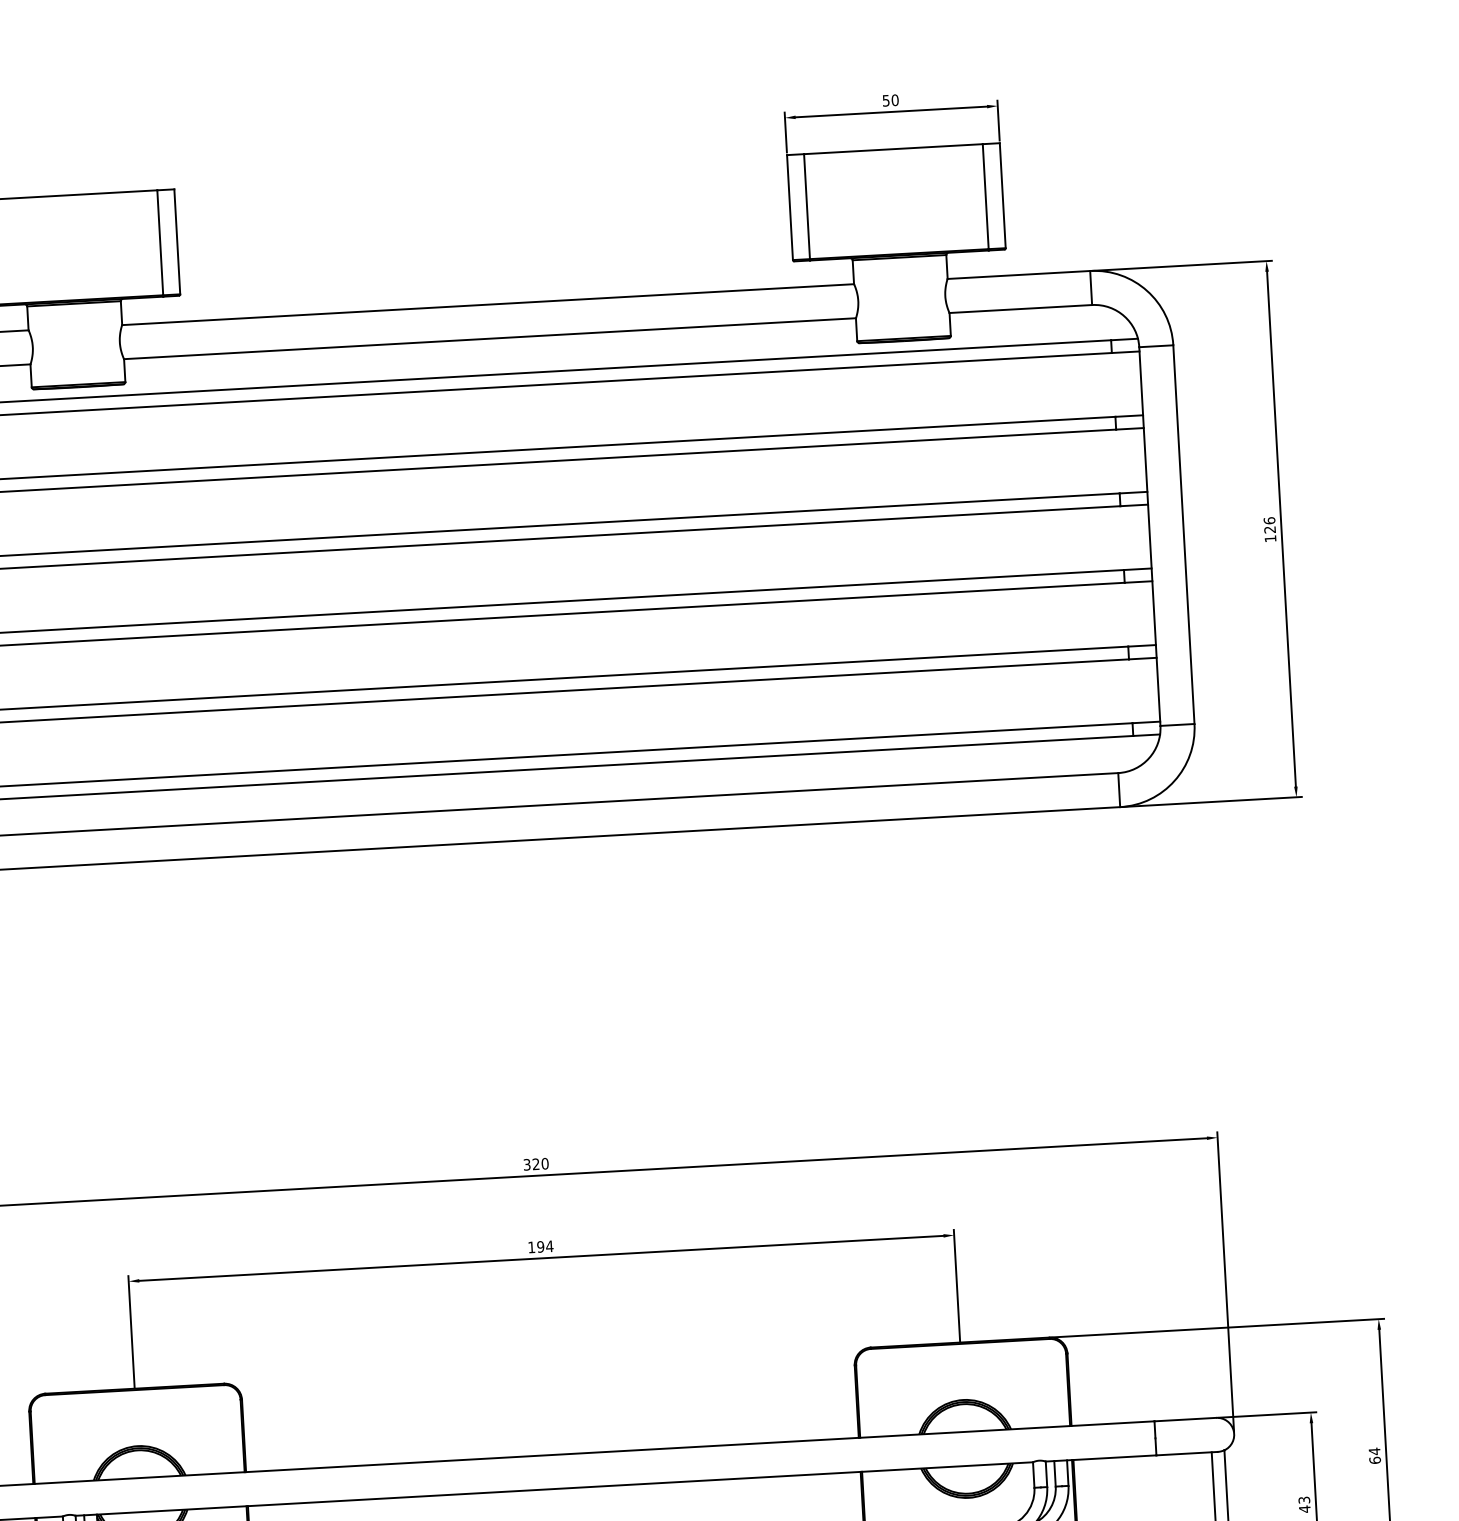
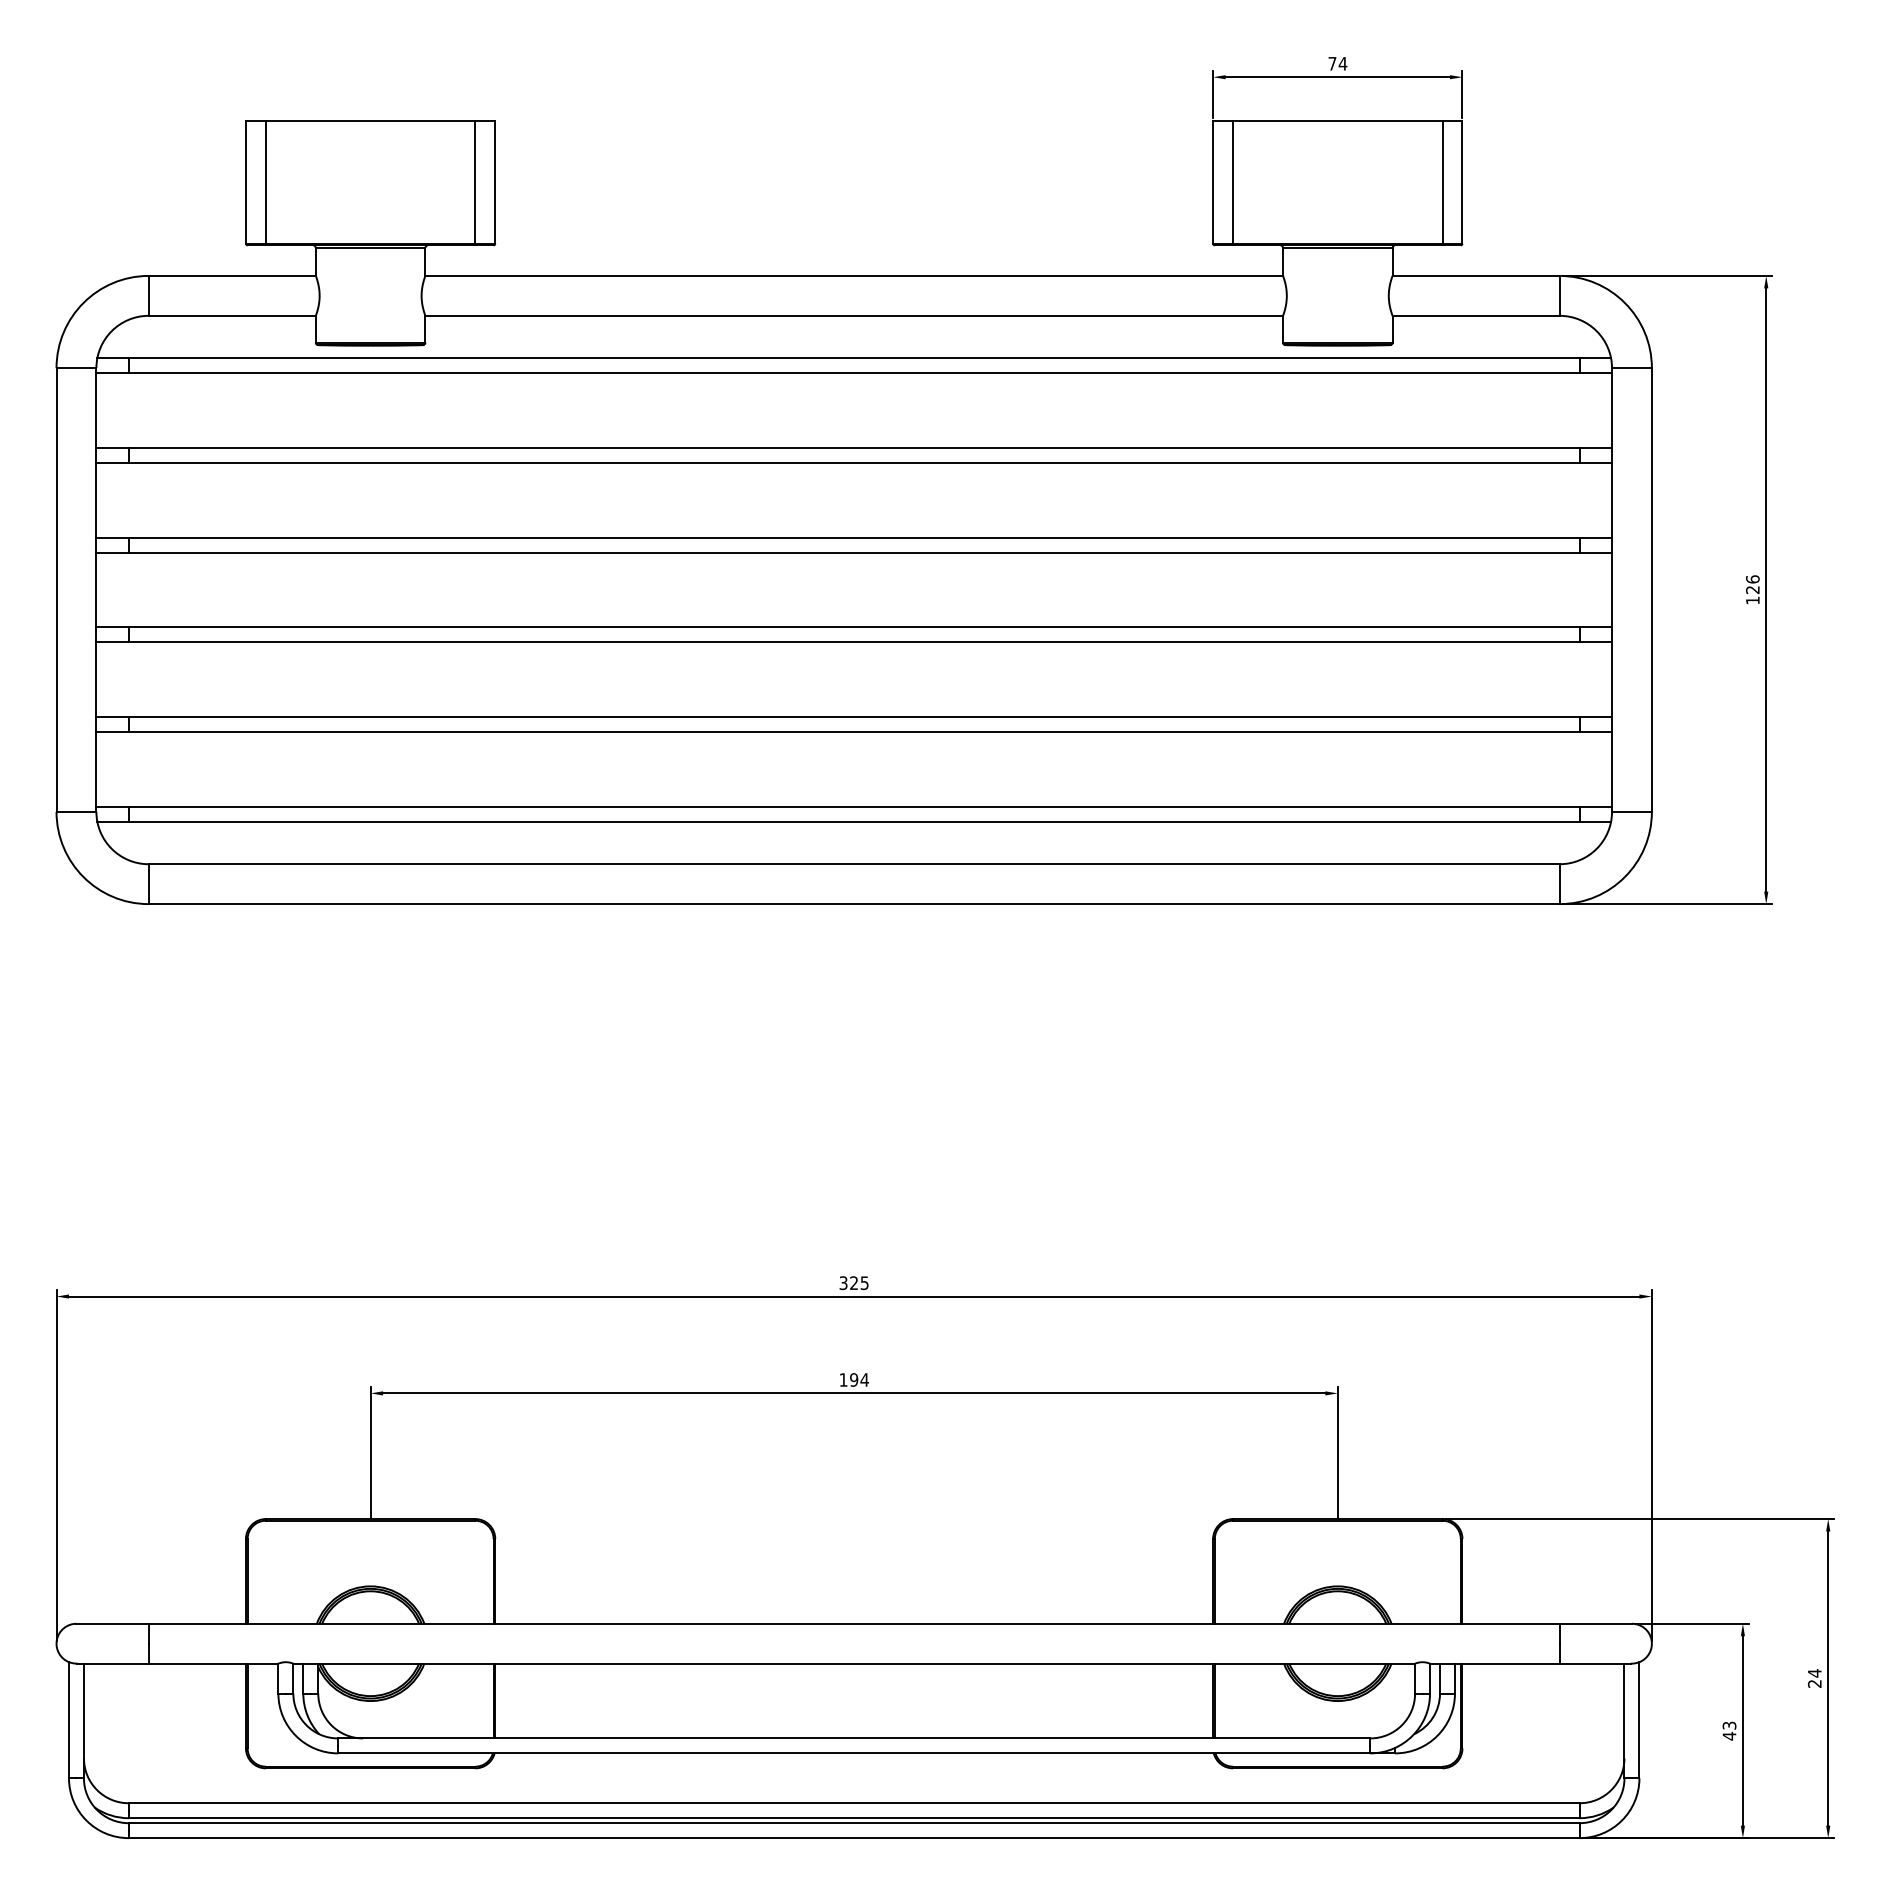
text: (890, 100) -> (1337, 63), 50 -> 74
text: (544, 1164) -> (864, 1283), 320 -> 325
text: (1374, 1460) -> (1814, 1683), 64 -> 24

